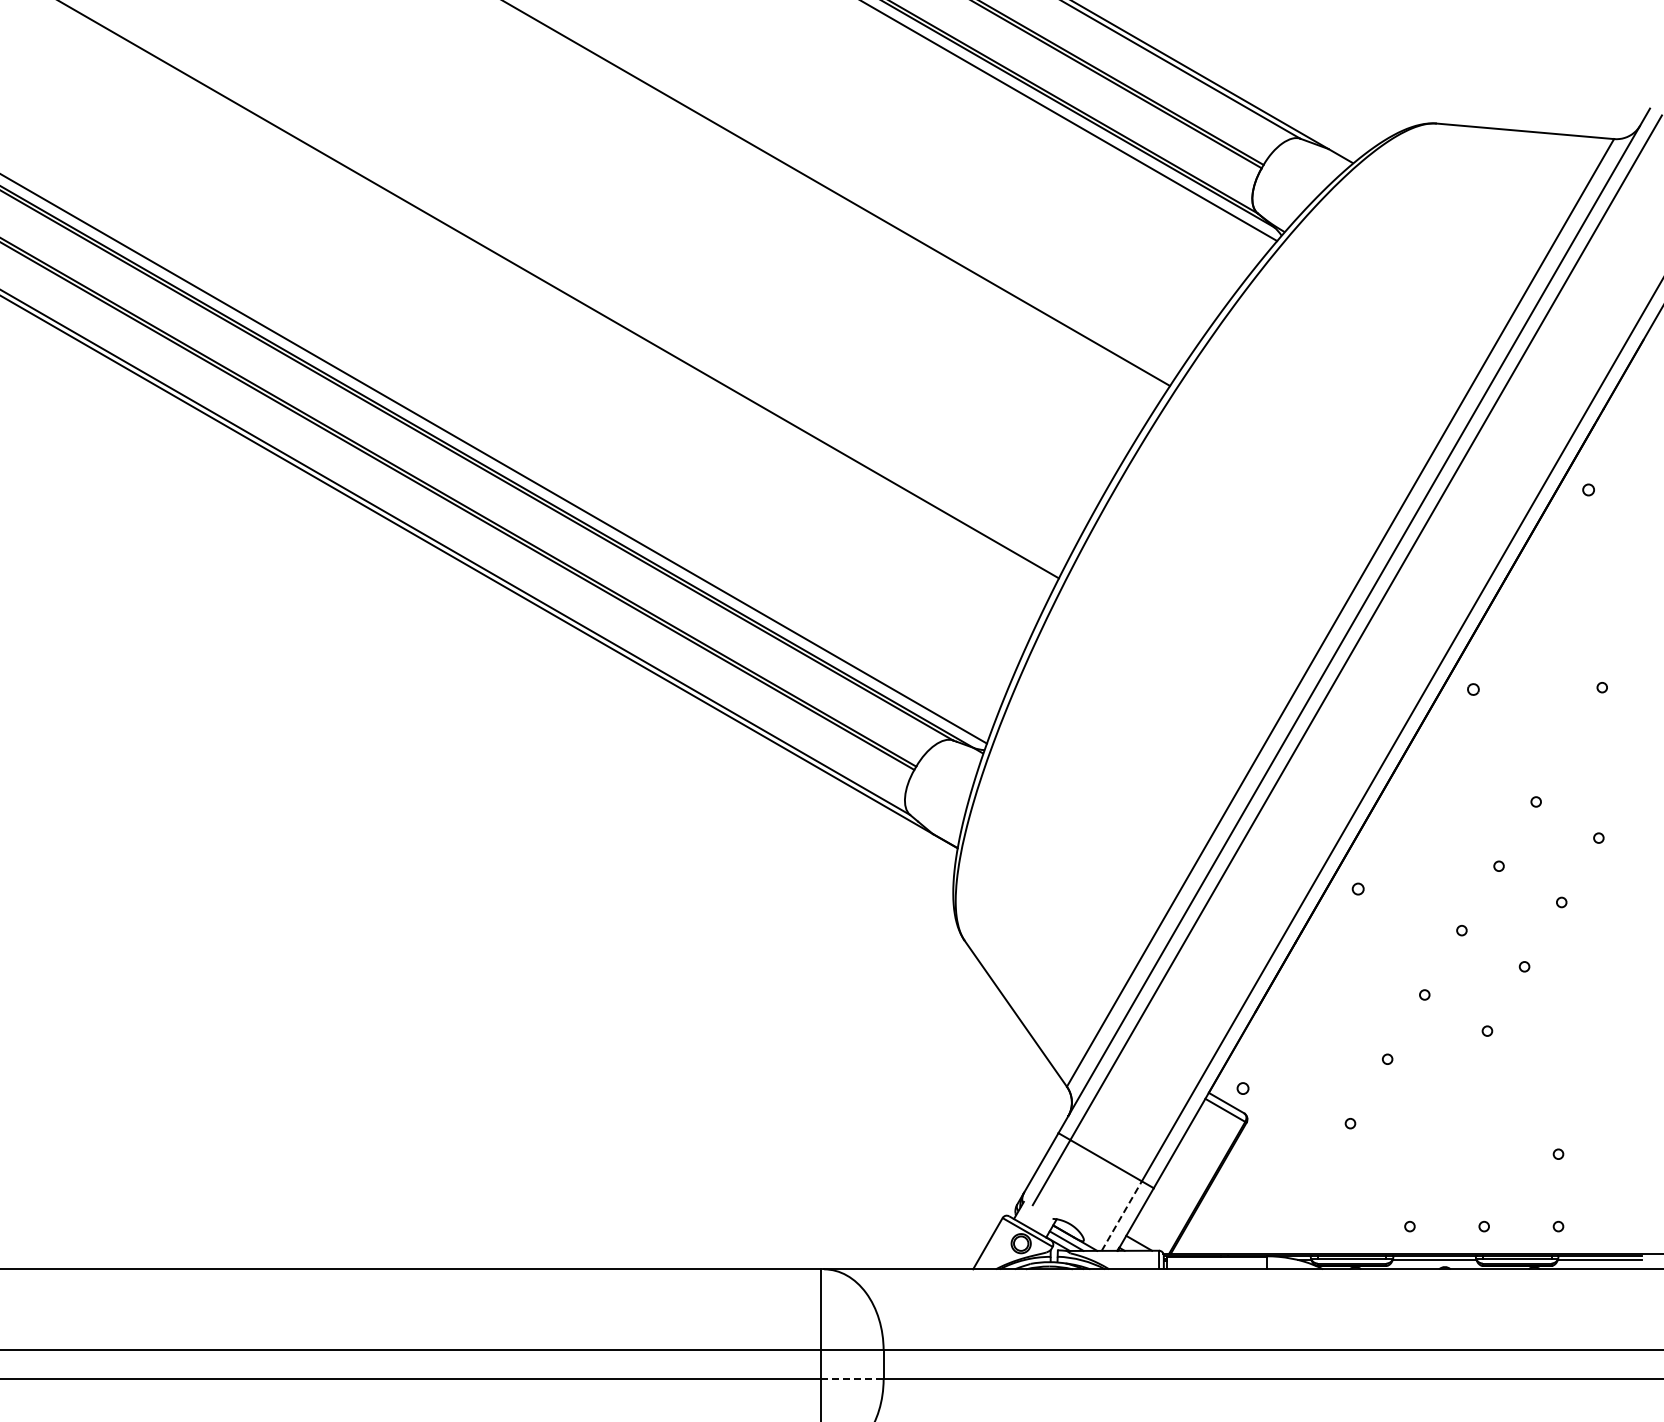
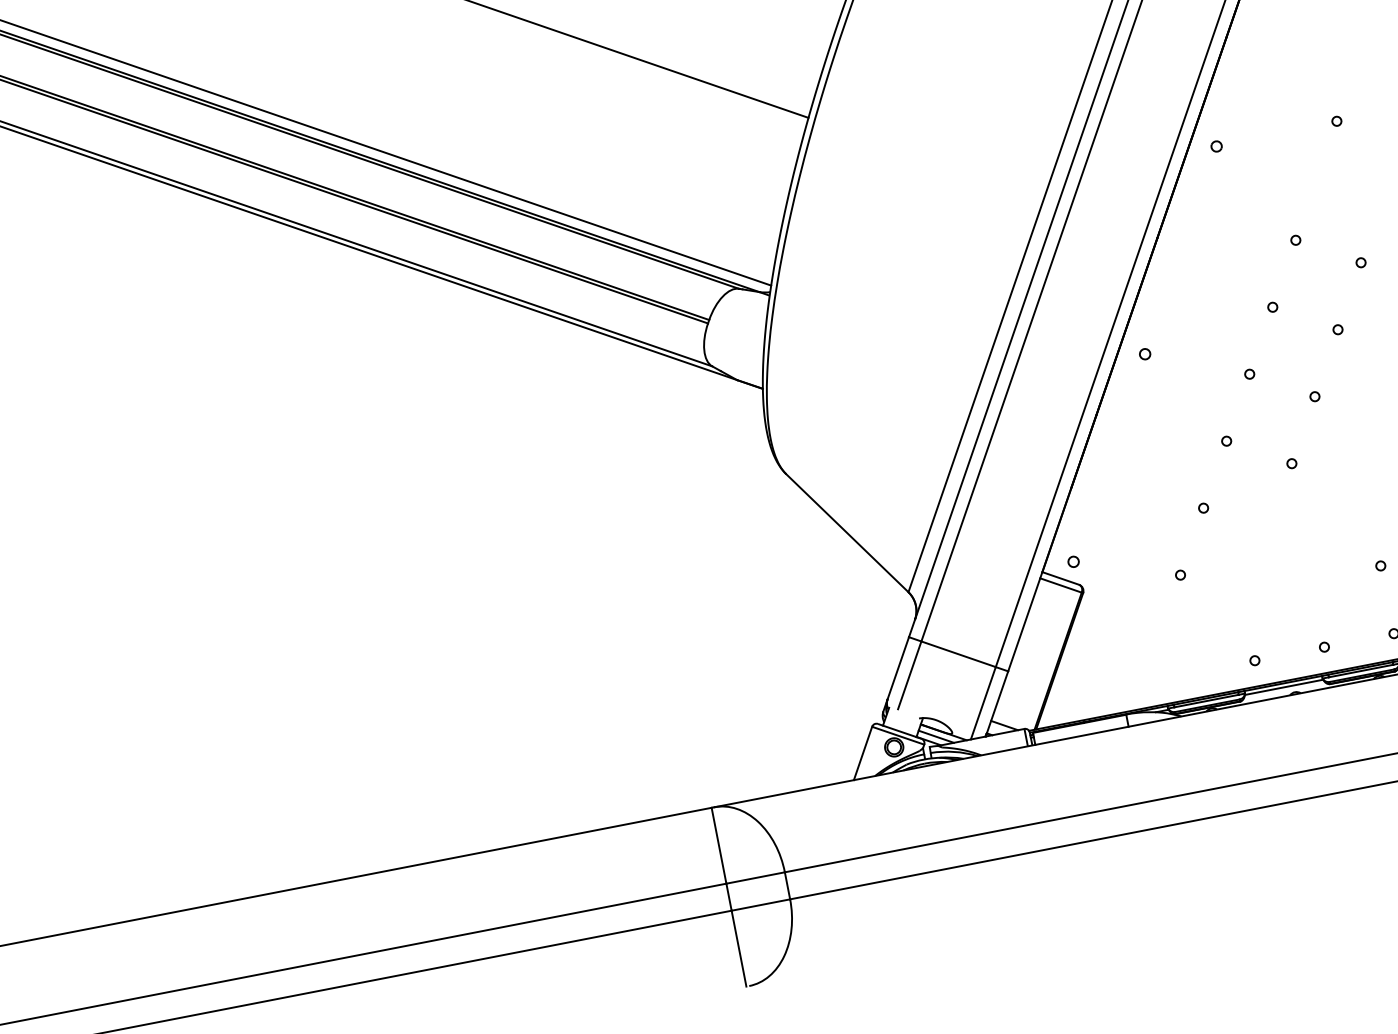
line: (1122, 1215) -> (983, 702), dashed -> solid
line: (852, 1379) -> (761, 905), dashed -> solid

